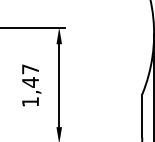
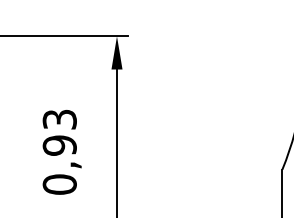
text: (30, 85) -> (59, 151), 1,47 -> 0,93

